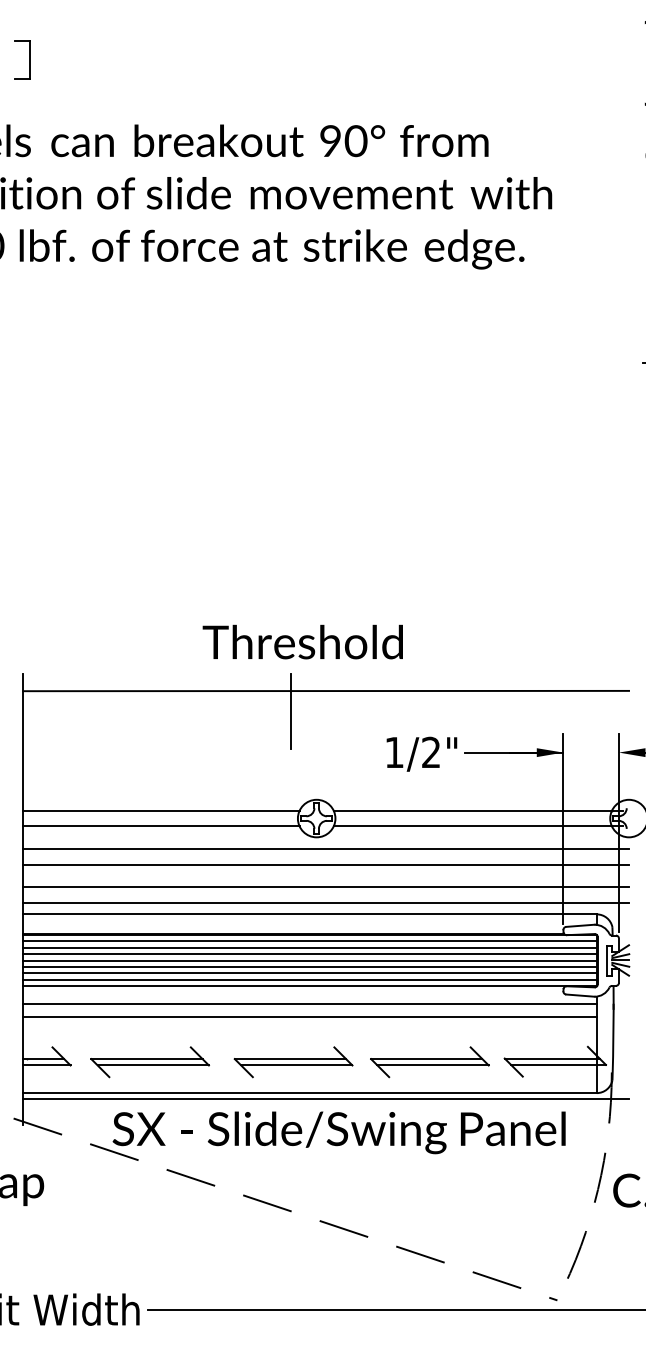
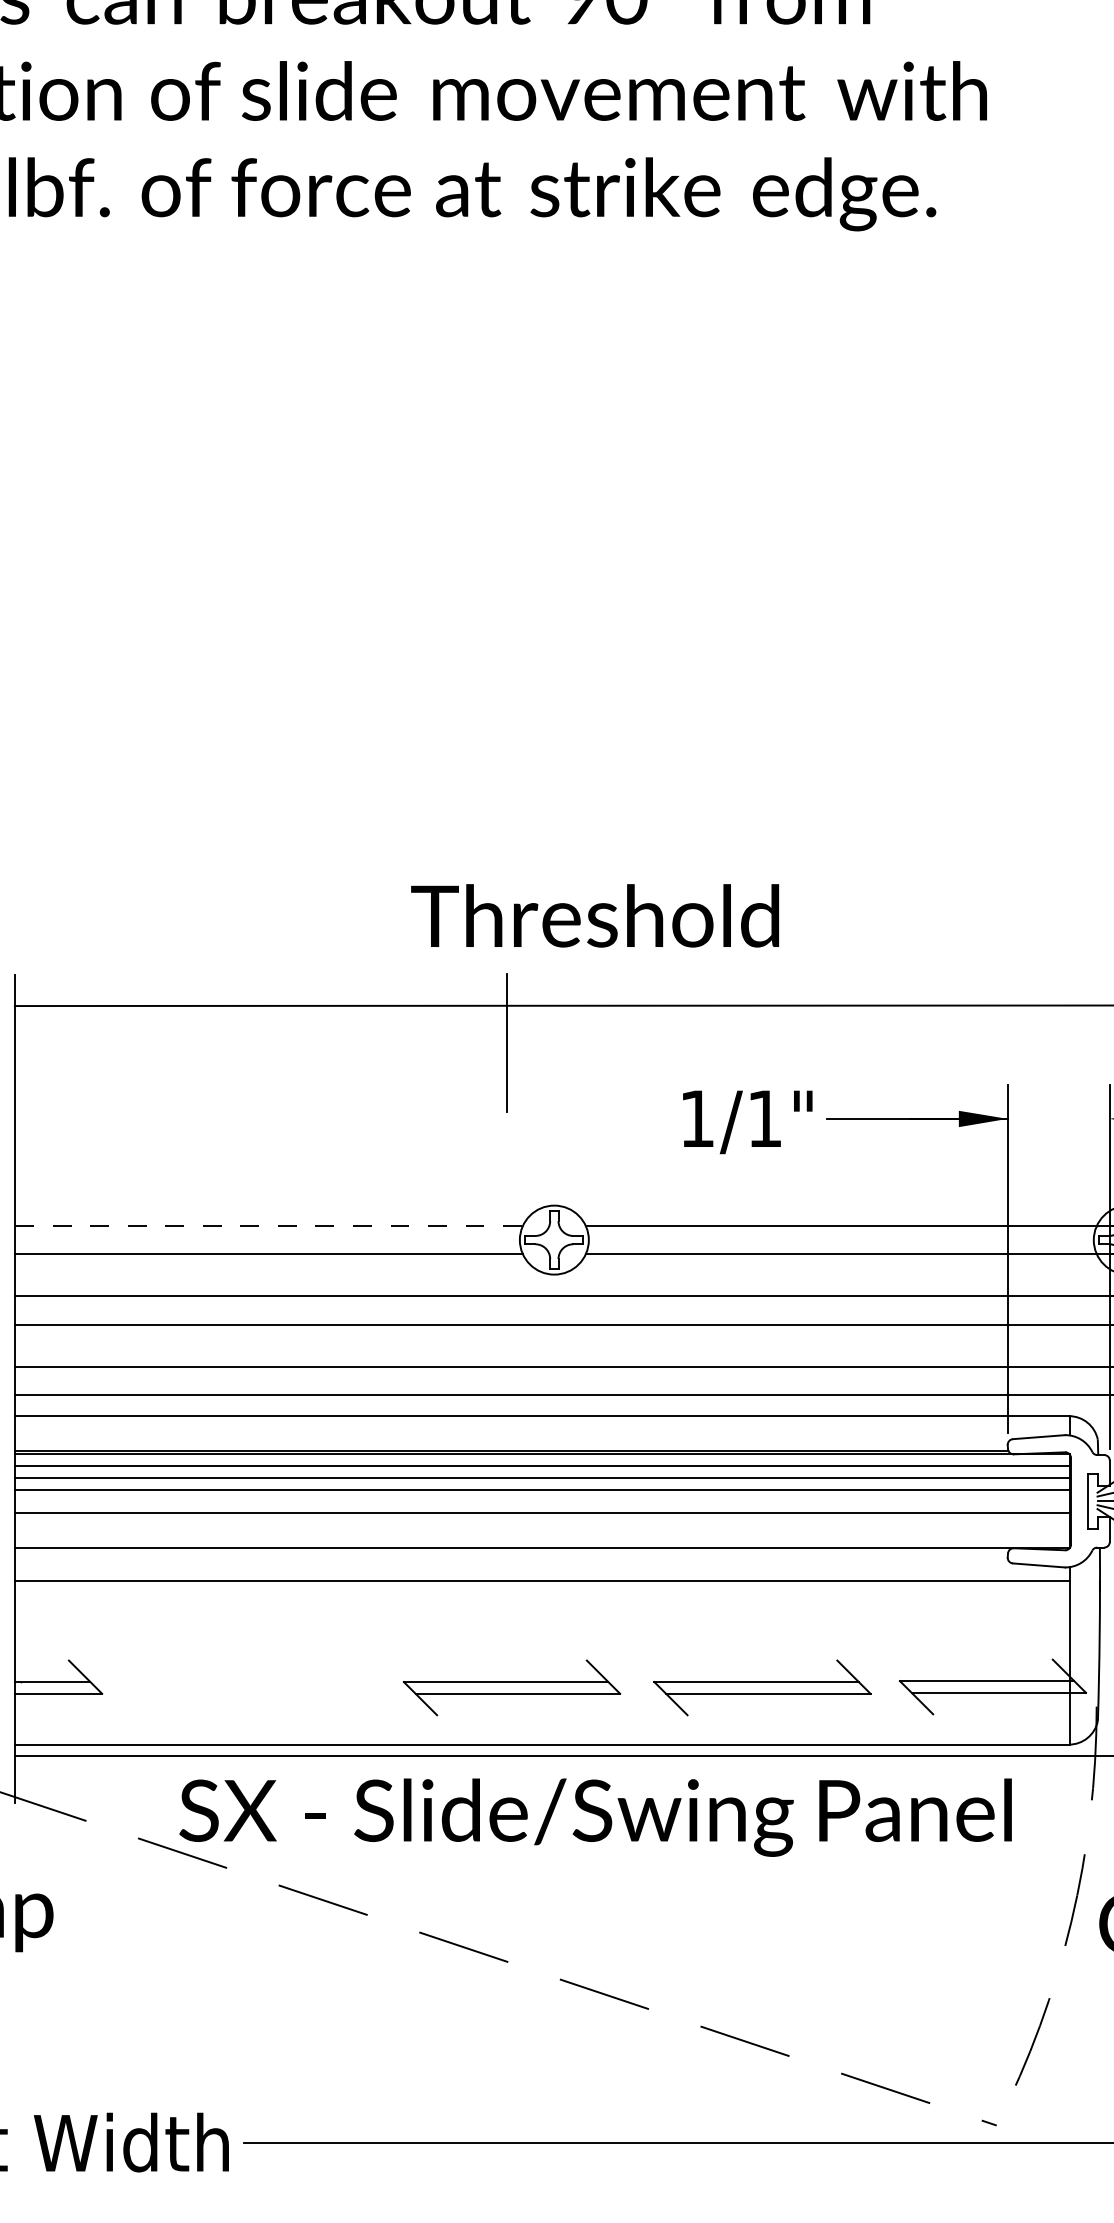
text: (302, 641) -> (594, 914), moved
text: (430, 751) -> (763, 1116), 1/2" -> 1/1"
line: (161, 810) -> (269, 1225), solid -> dashed
line: (310, 960) -> (542, 1500), removed
line: (310, 973) -> (542, 1524), removed
line: (310, 979) -> (542, 1535), removed
line: (310, 1016) -> (542, 1603), removed
part: (149, 1062) -> (247, 1688), removed

